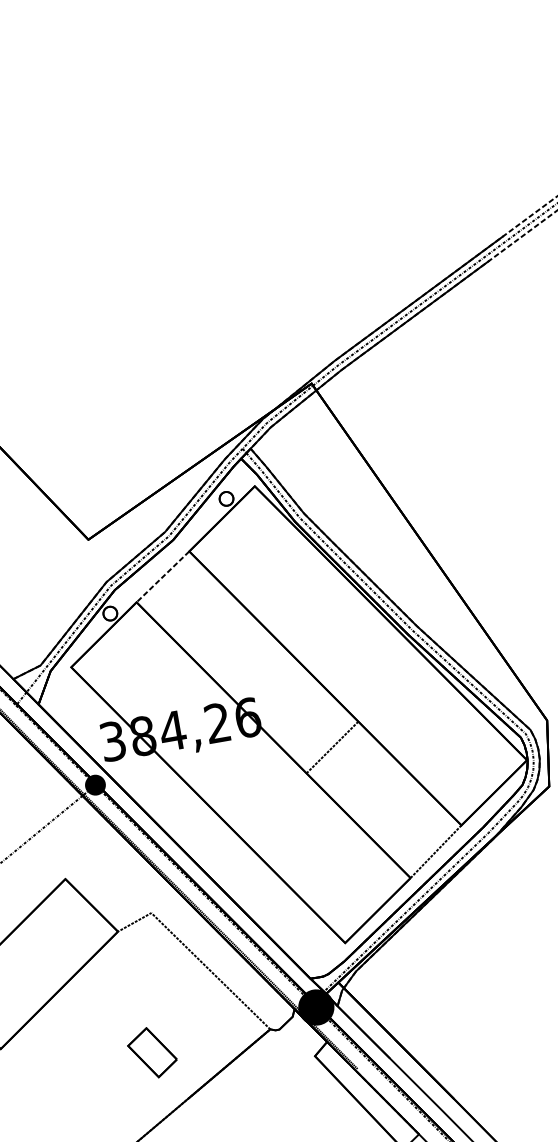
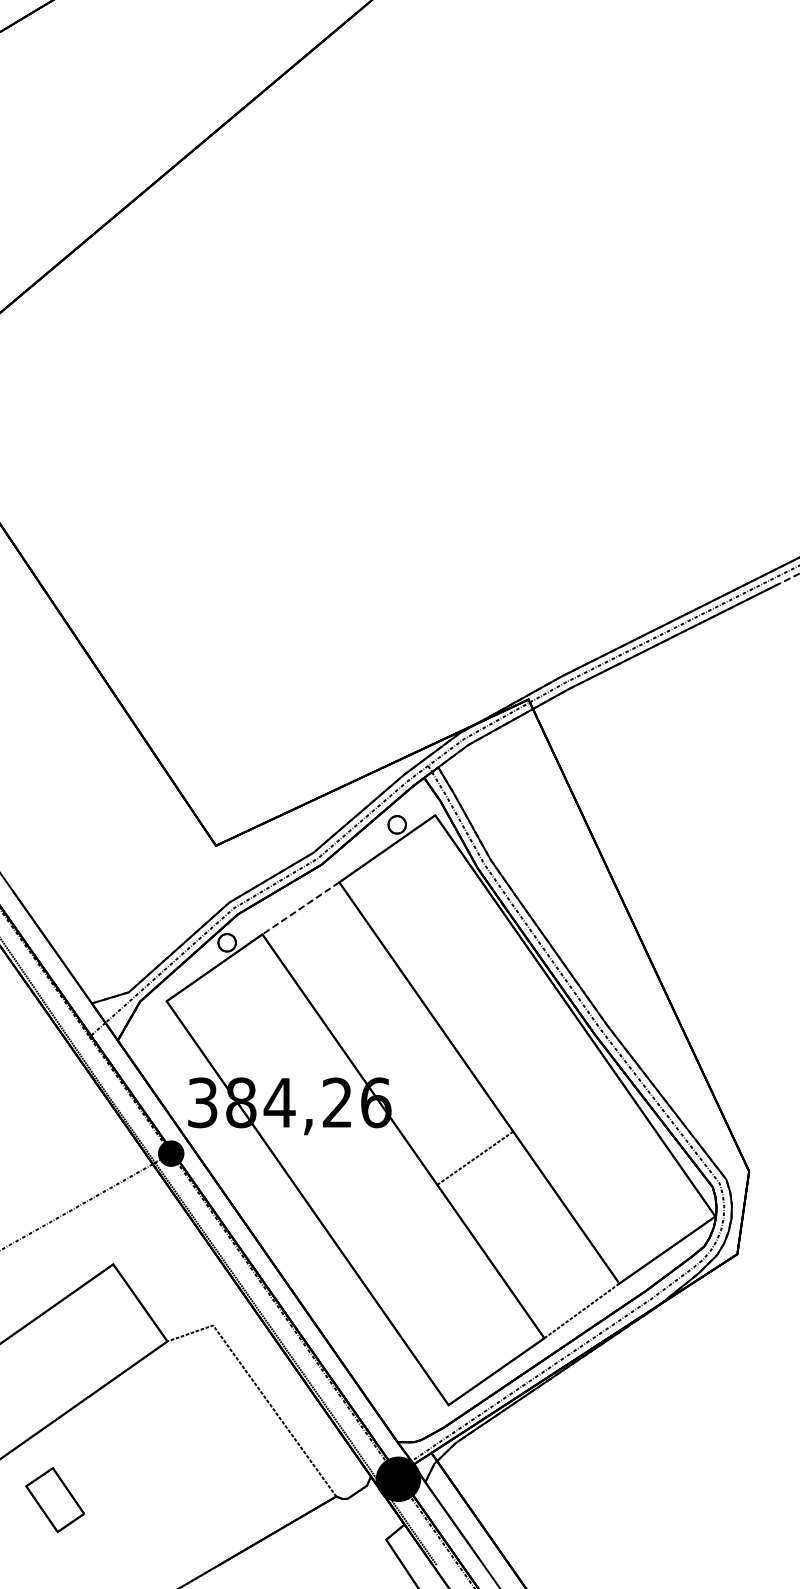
part: (152, 1053) -> (54, 1500), moved

